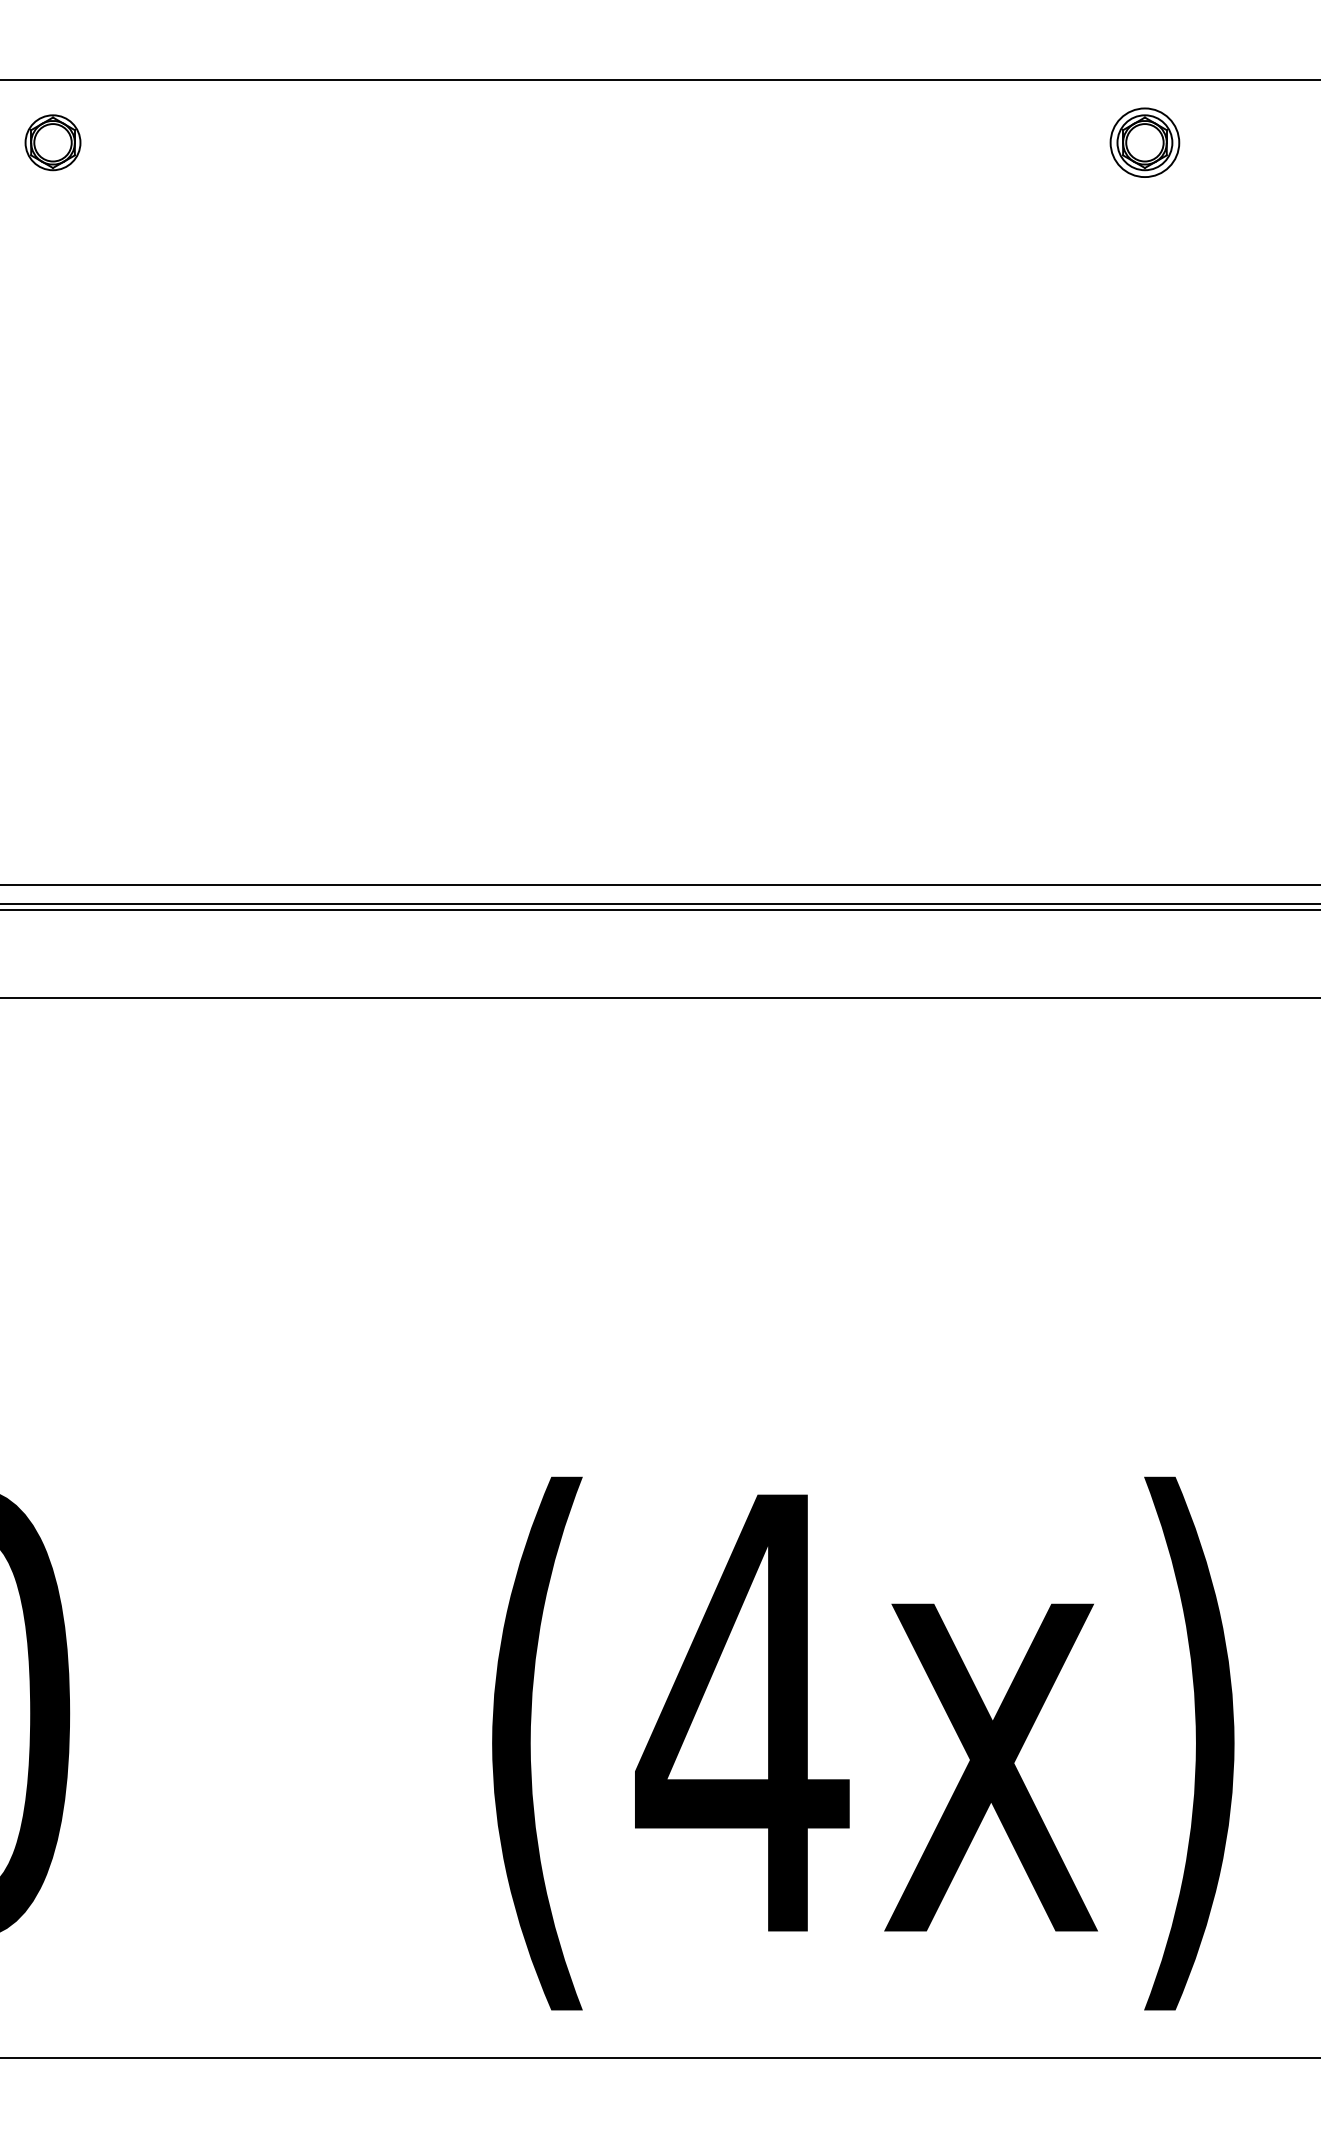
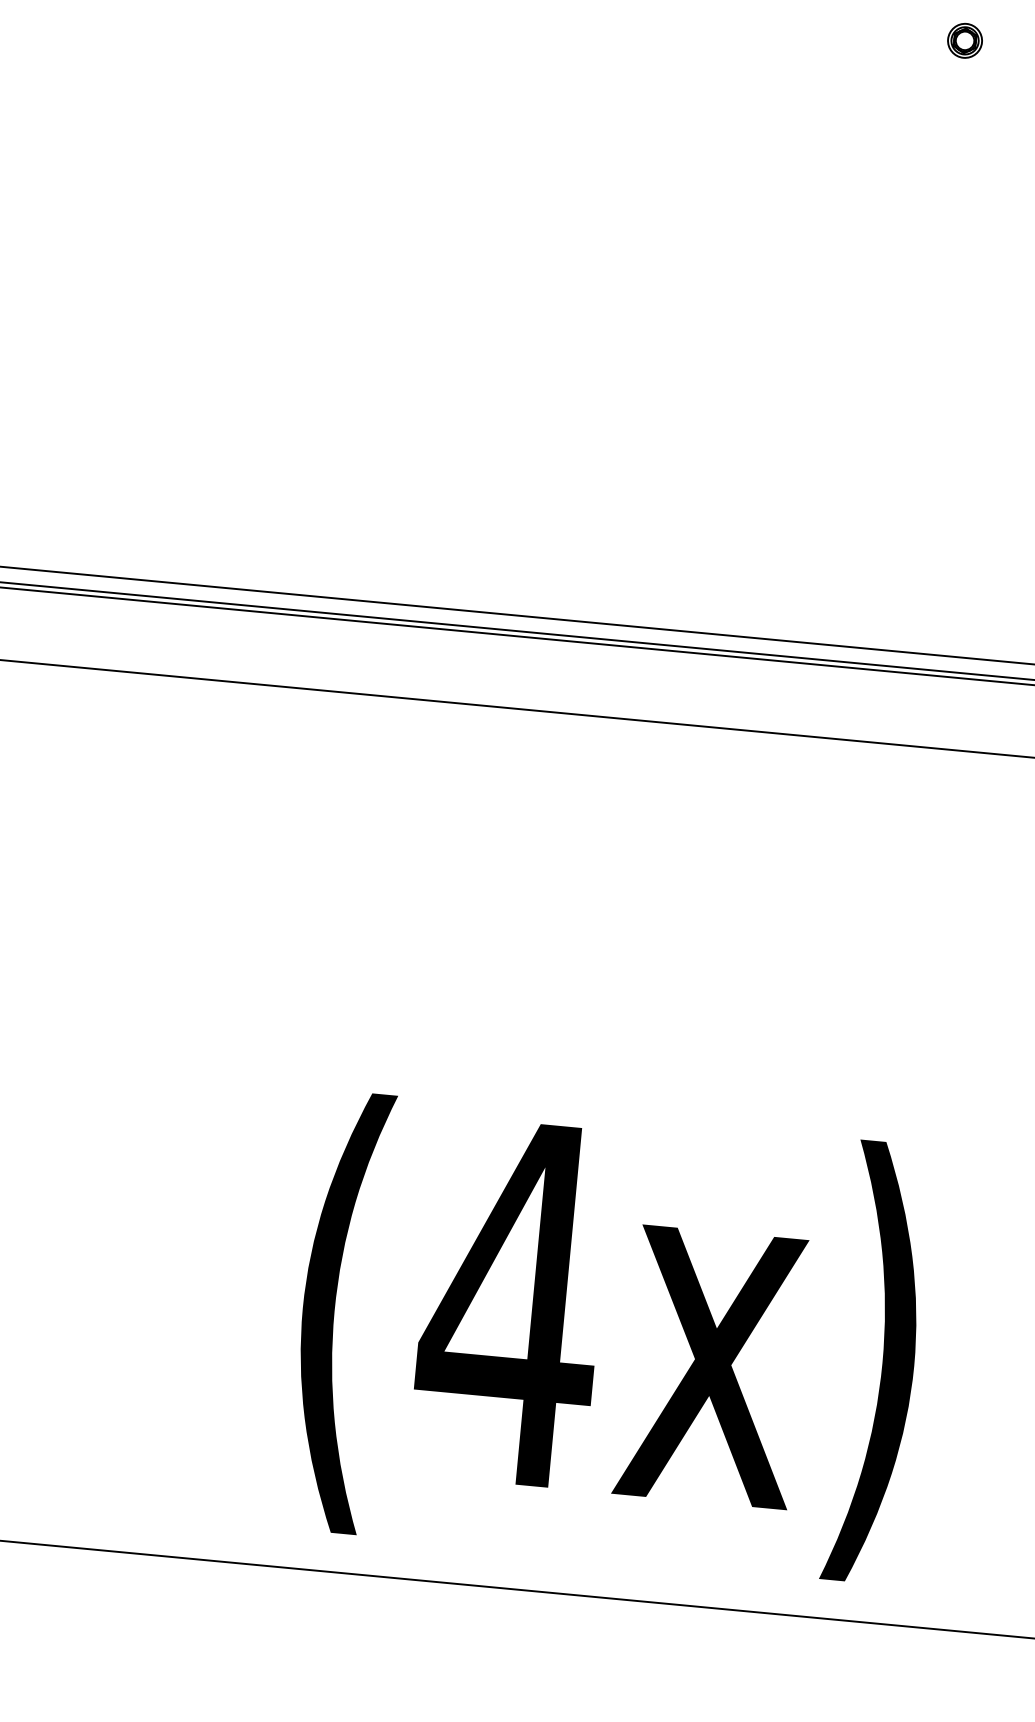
part: (1144, 142) -> (964, 40), size x0.6

